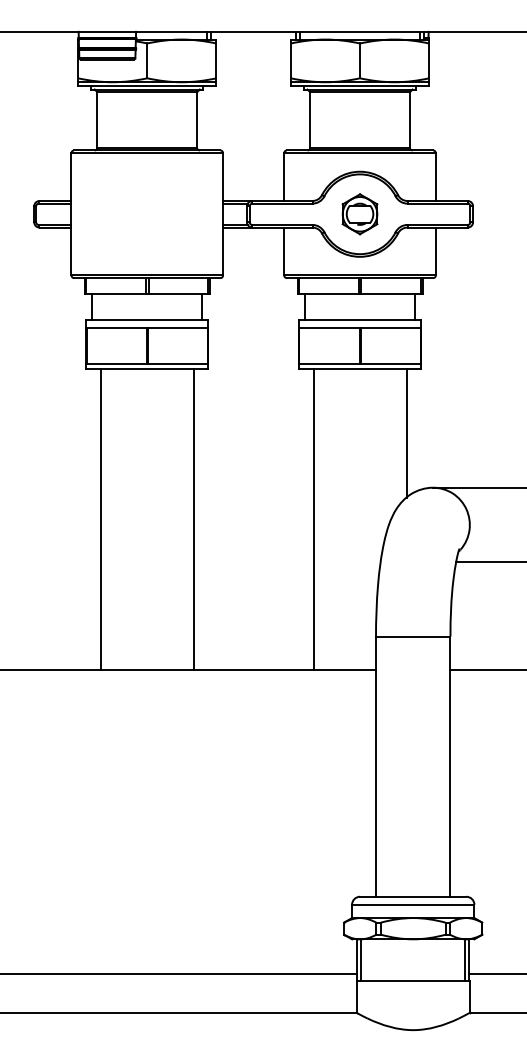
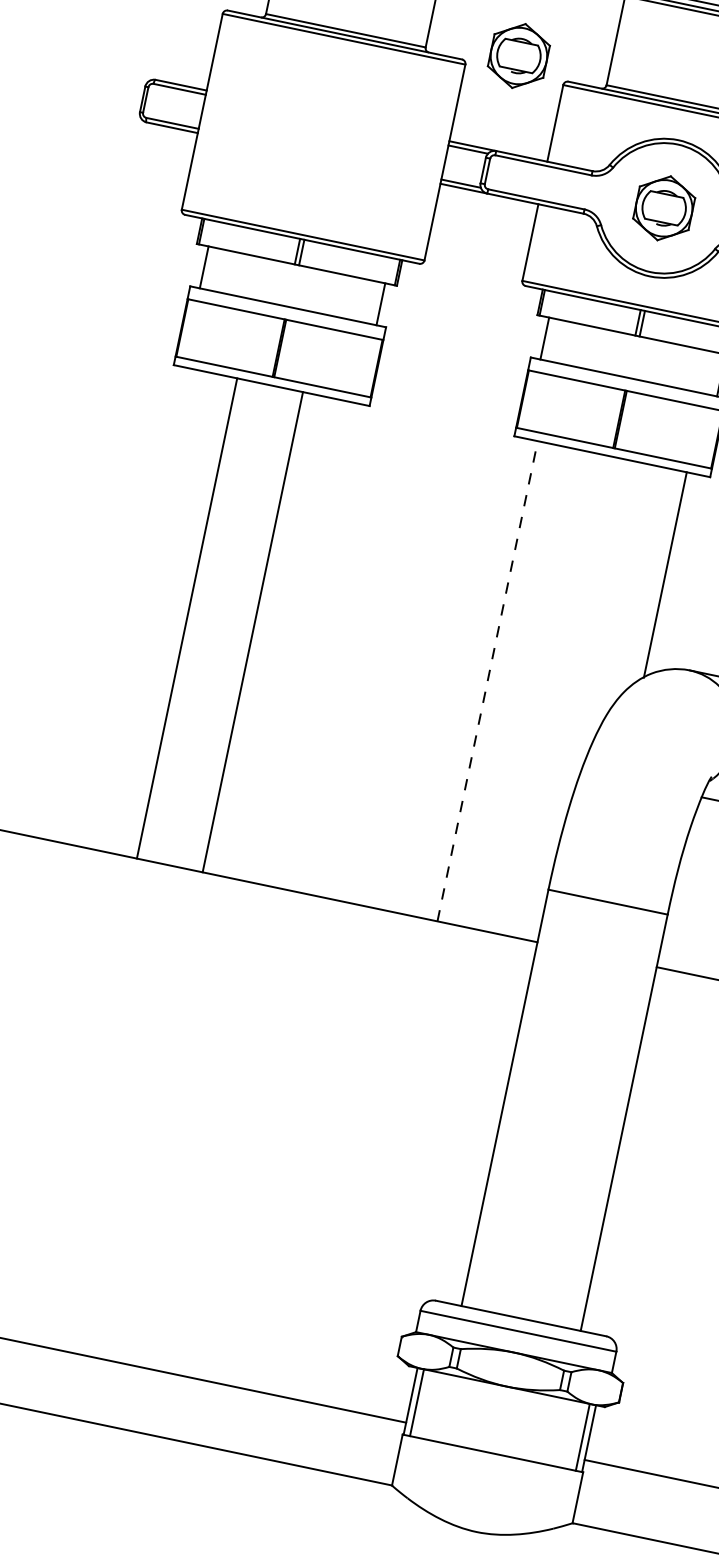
part: (253, 141) -> (517, 56), added
line: (100, 519) -> (186, 618), moved
line: (193, 519) -> (252, 632), moved
line: (313, 519) -> (487, 681), solid -> dashed

